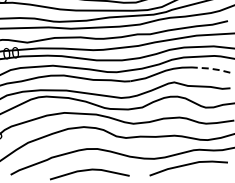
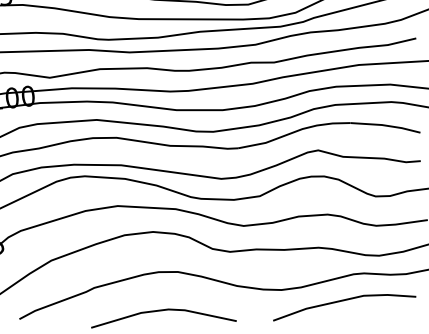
line: (211, 68) -> (386, 124), dashed -> solid

